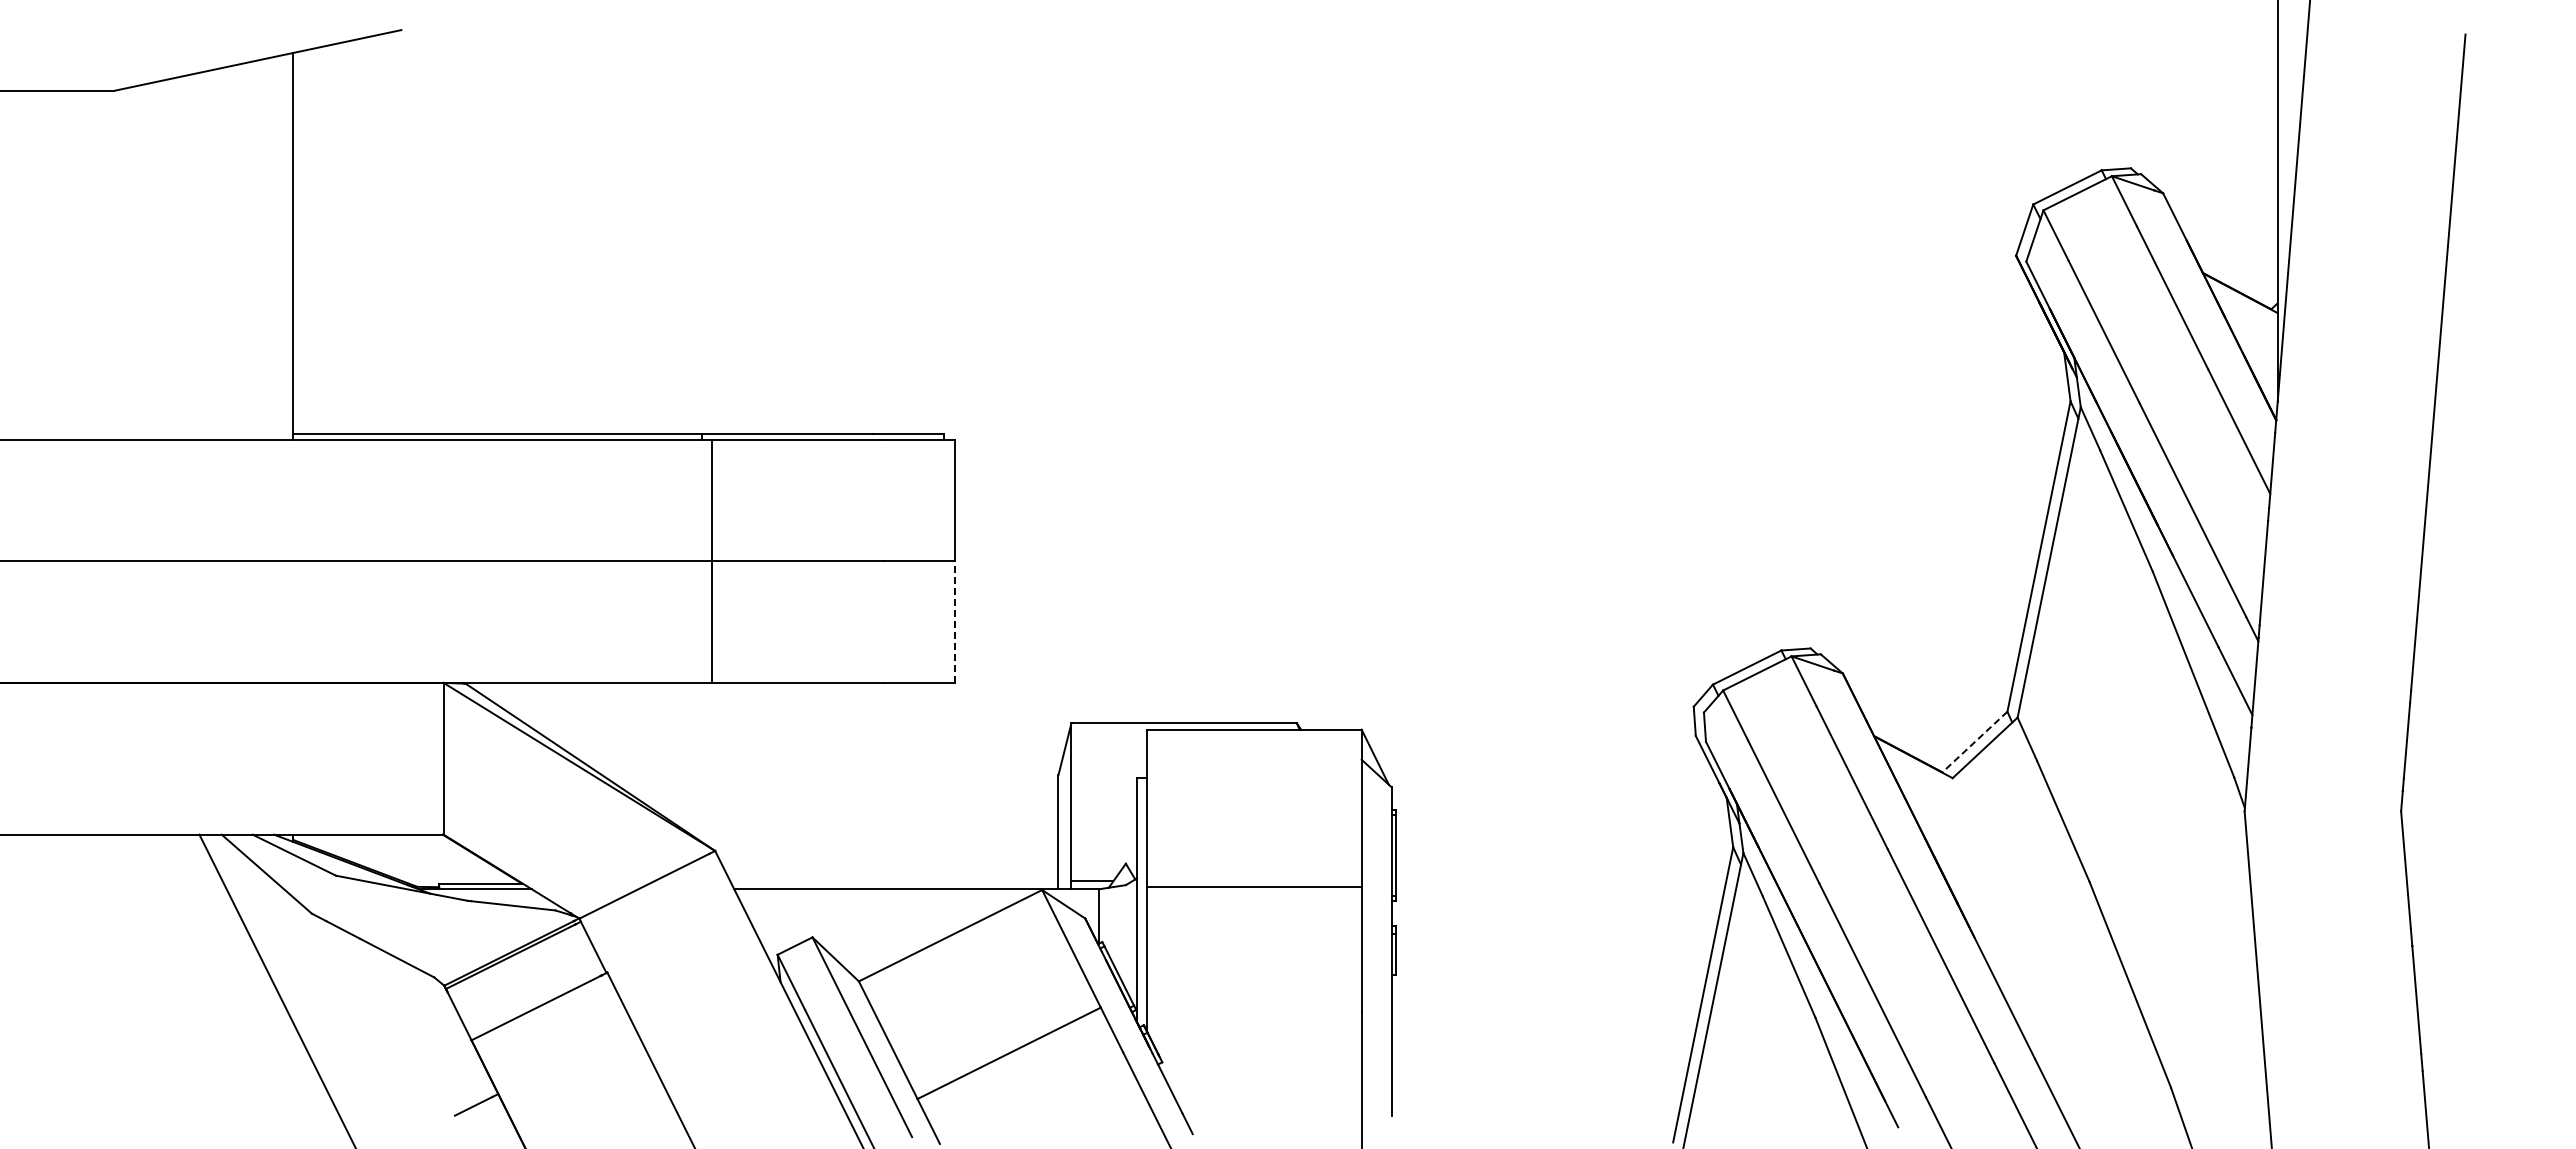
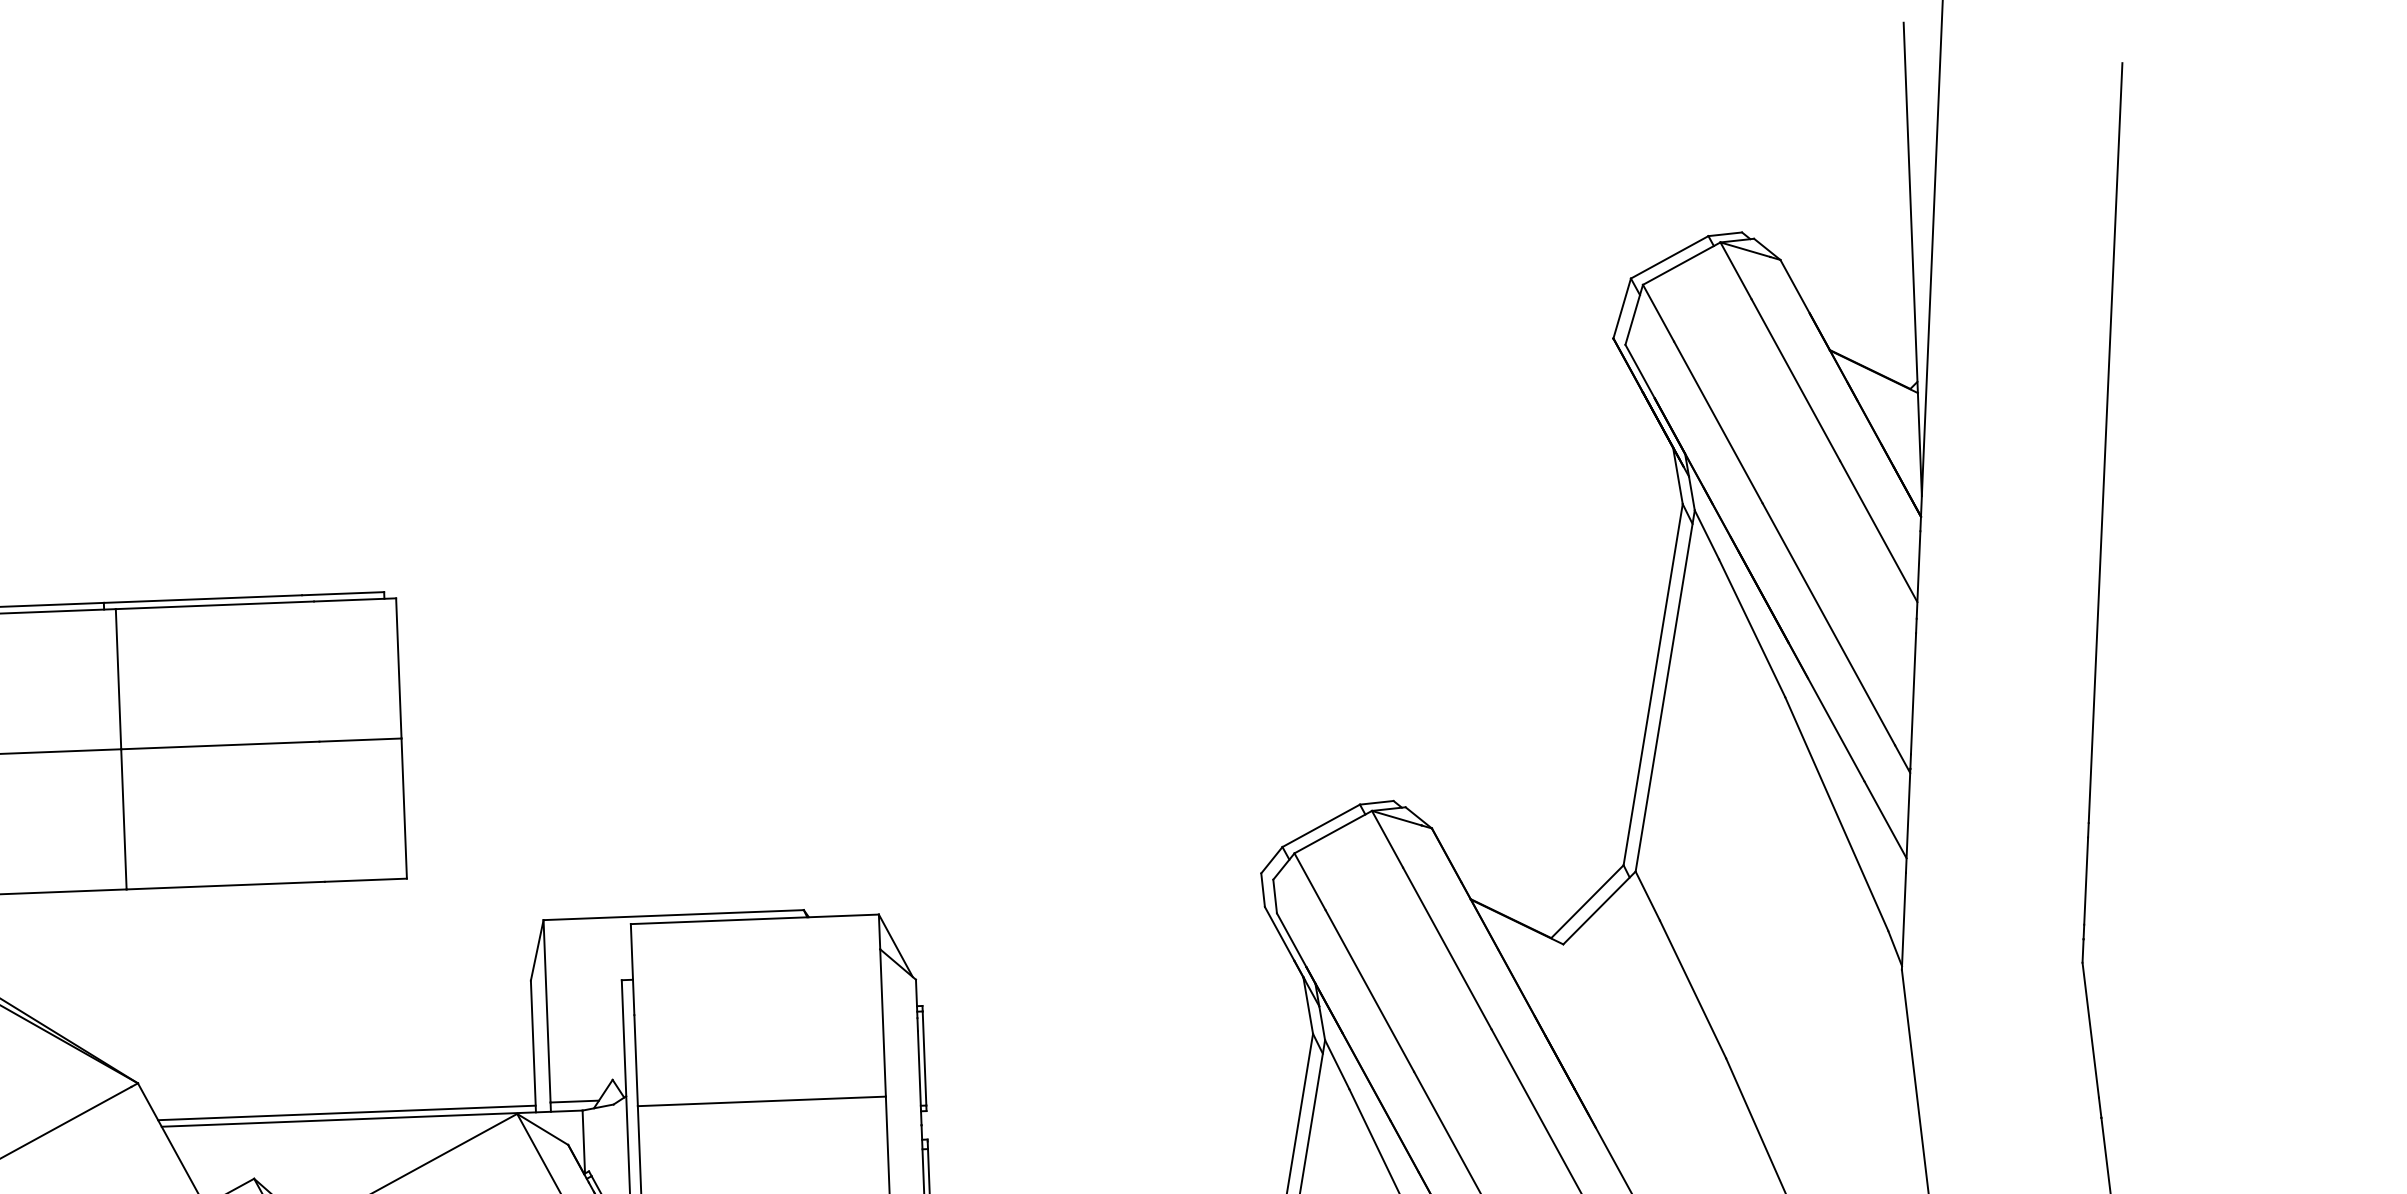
line: (954, 622) -> (404, 808), dashed -> solid
line: (1974, 742) -> (1586, 902), dashed -> solid
line: (894, 883) -> (346, 1112), added

